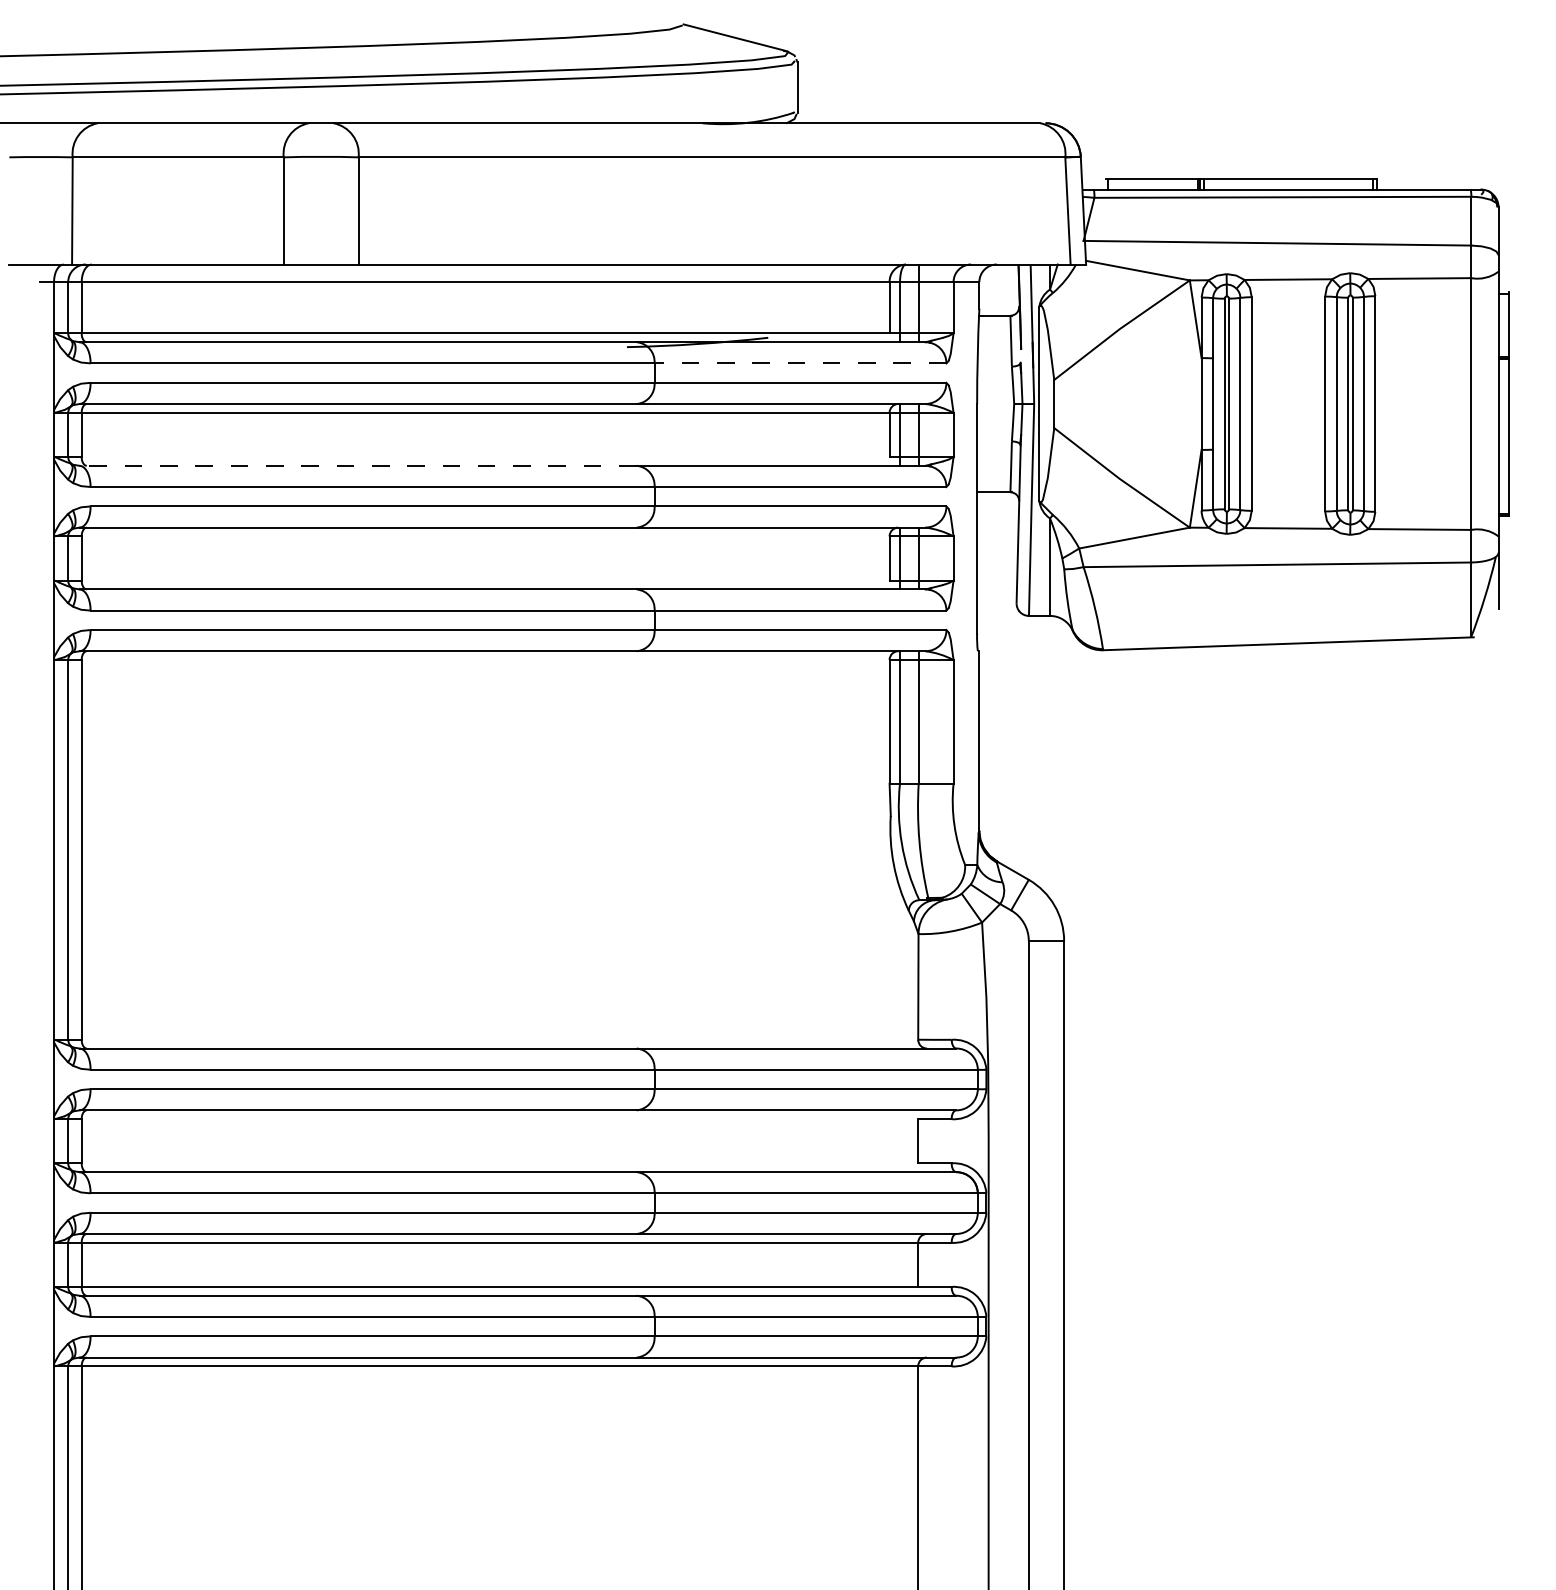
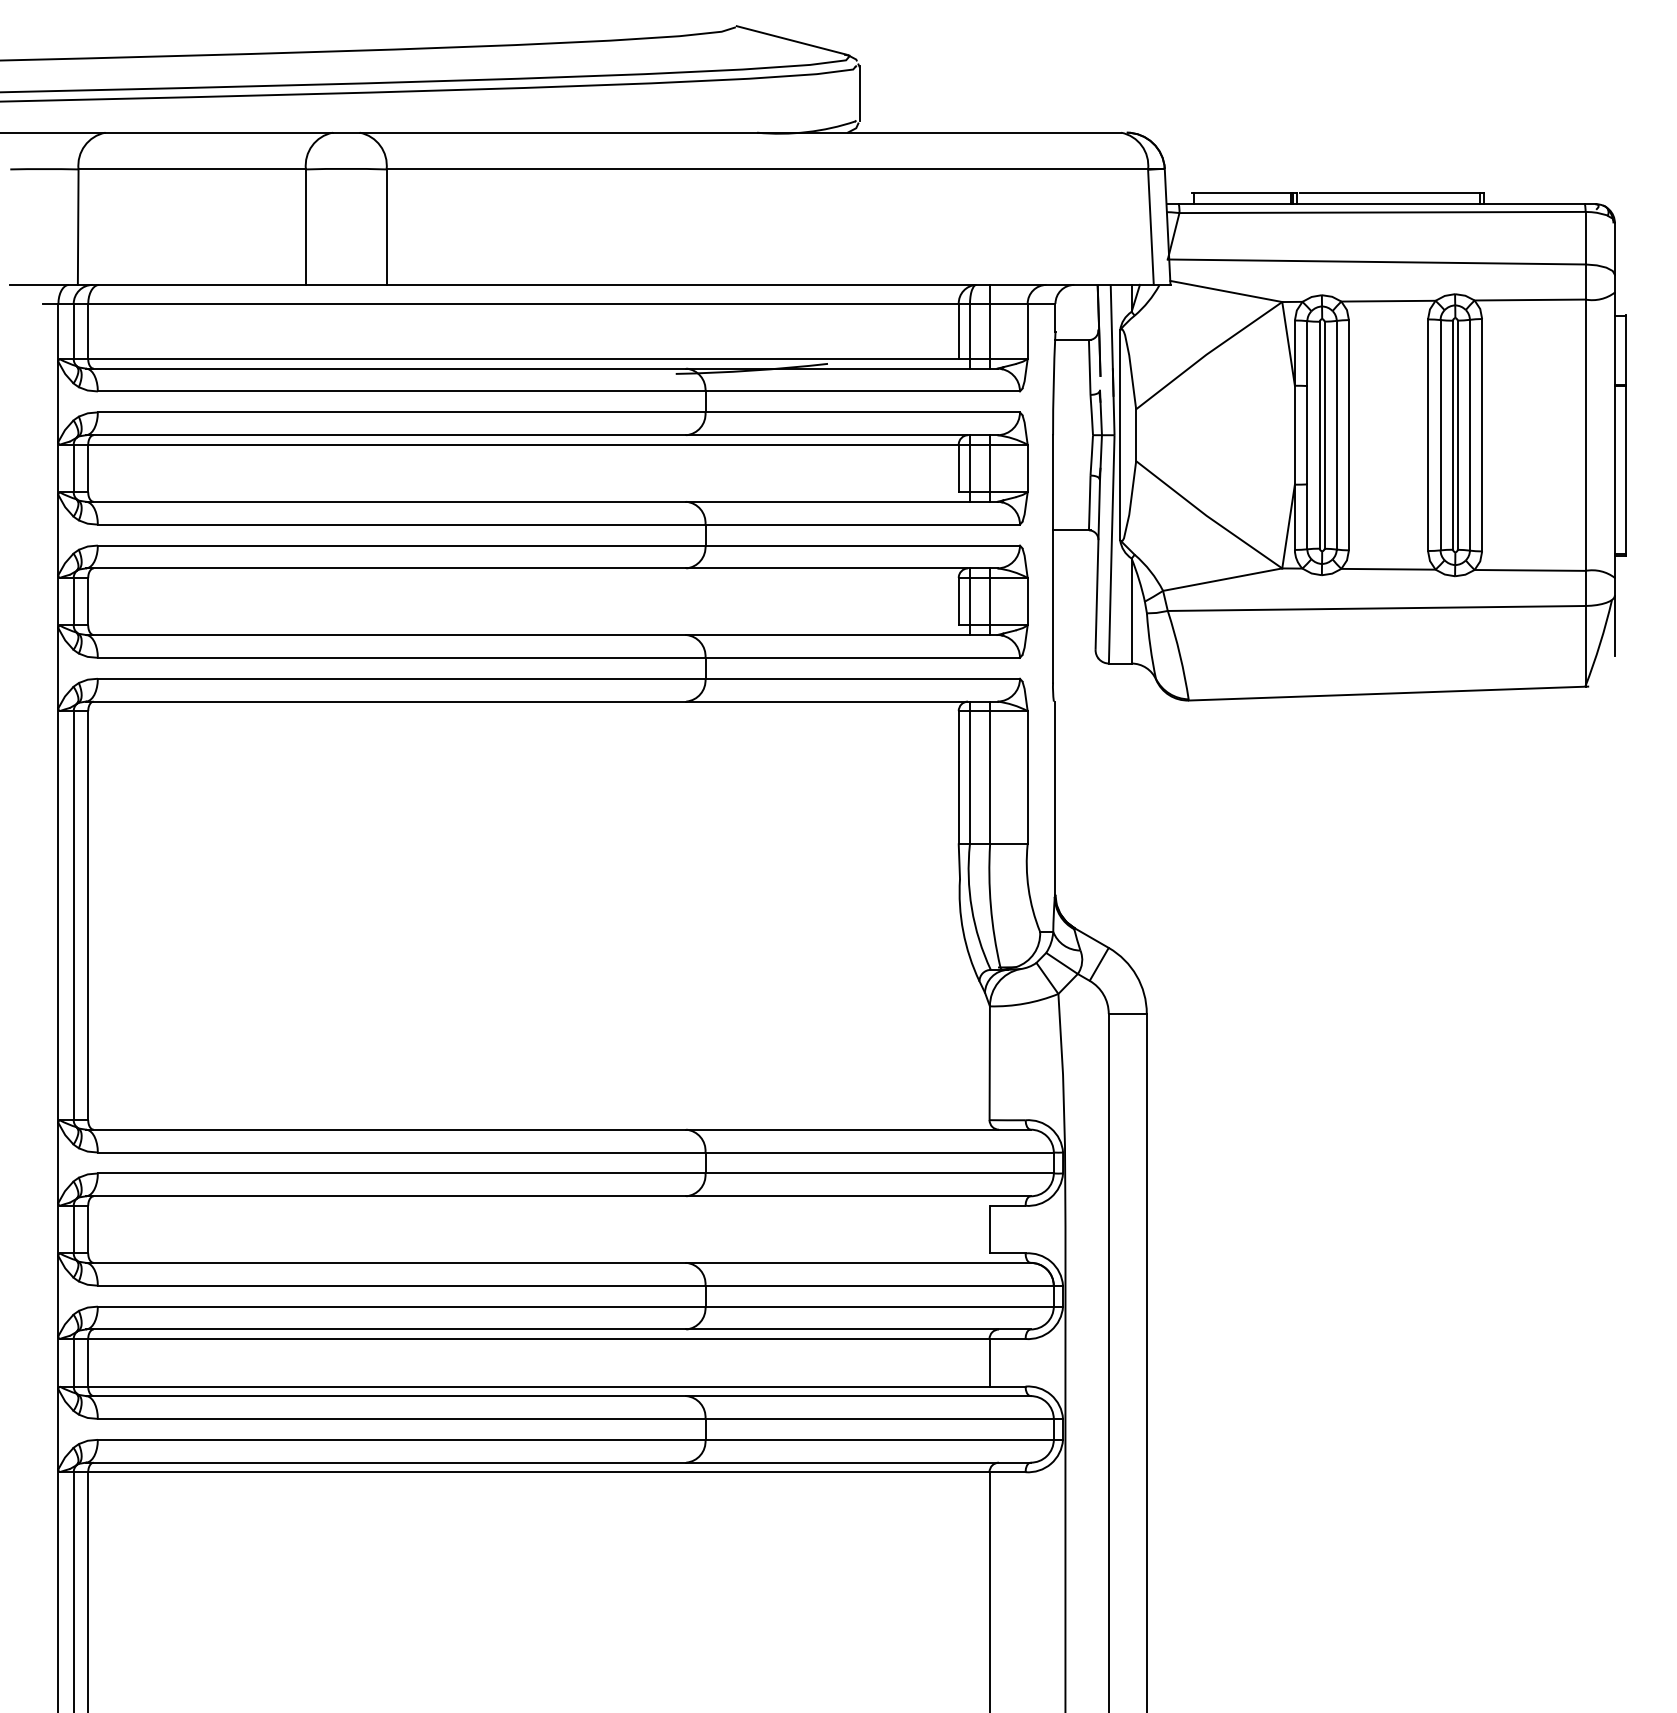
line: (800, 363) -> (862, 391), dashed -> solid
line: (358, 465) -> (386, 501), dashed -> solid

